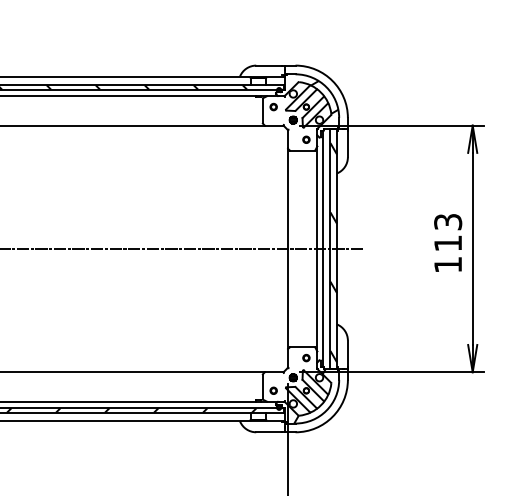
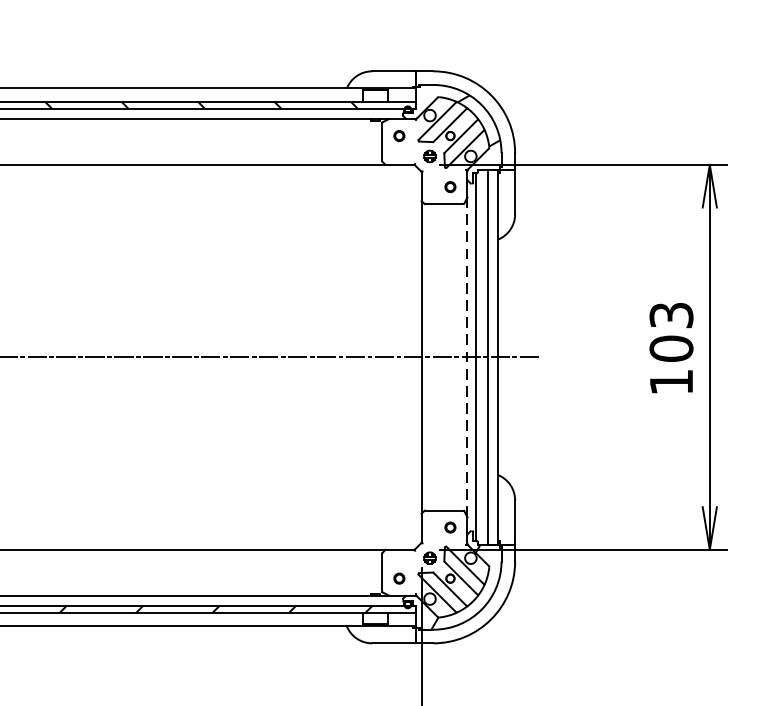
text: (448, 243) -> (672, 348), 113 -> 103
line: (317, 248) -> (467, 356), solid -> dashed
hatch: (333, 252) -> (492, 362), removed

